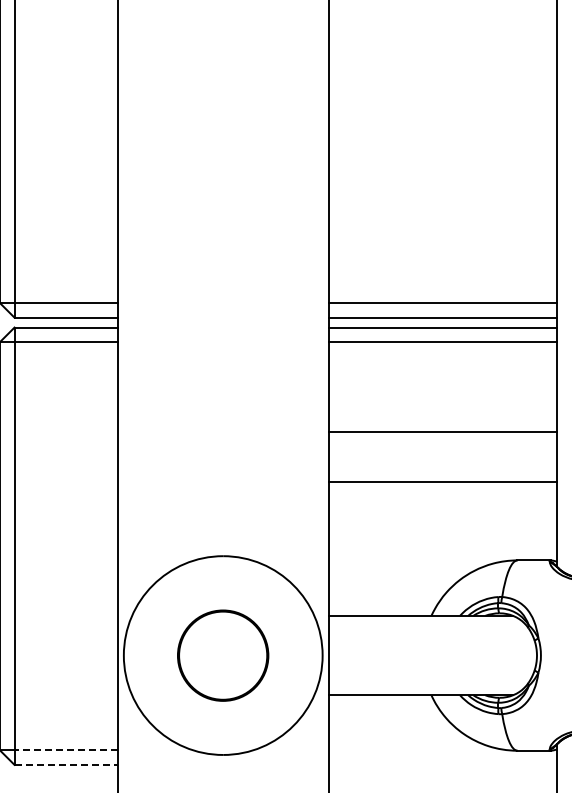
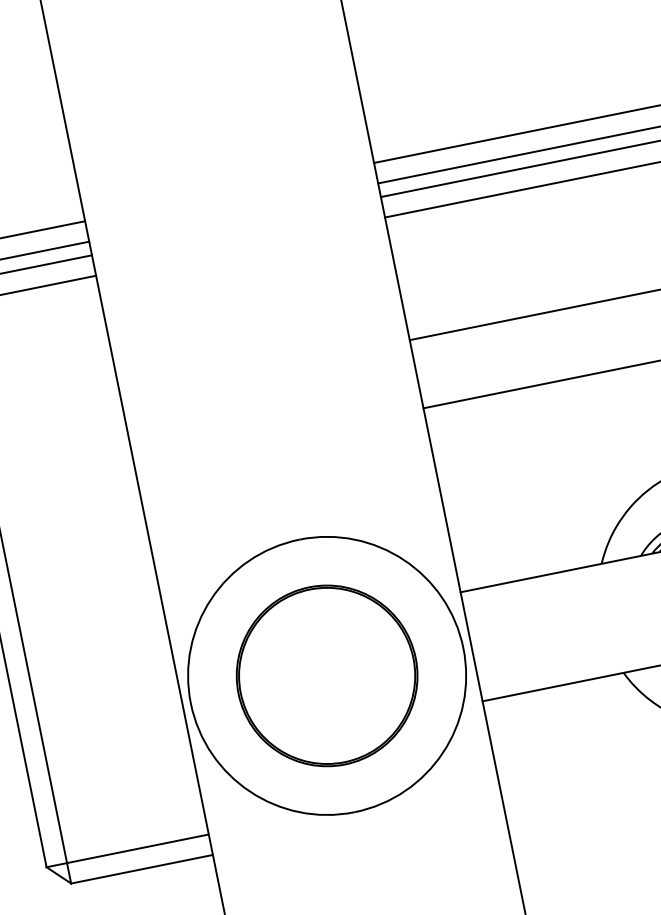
part: (222, 655) -> (326, 676), size x1.43
line: (66, 750) -> (138, 849), dashed -> solid
line: (66, 764) -> (142, 868), dashed -> solid

